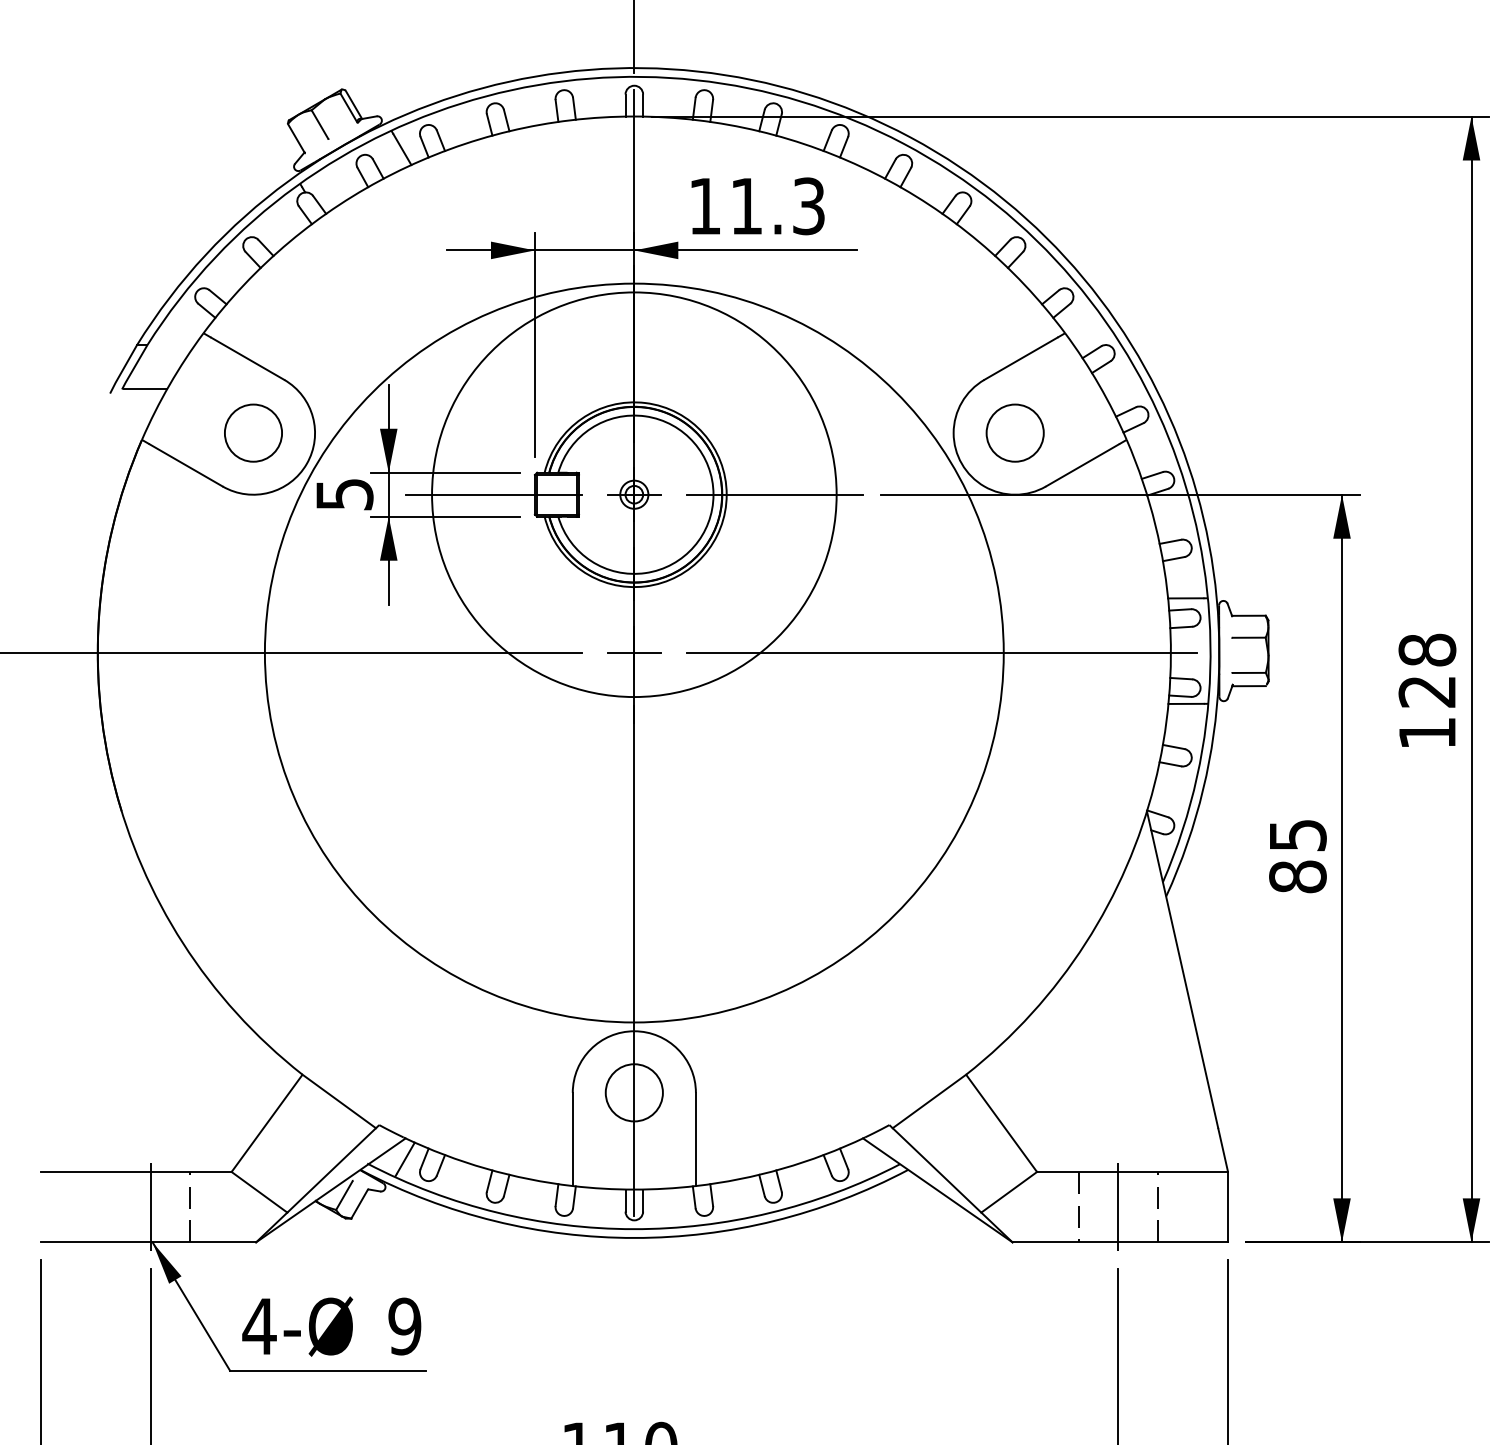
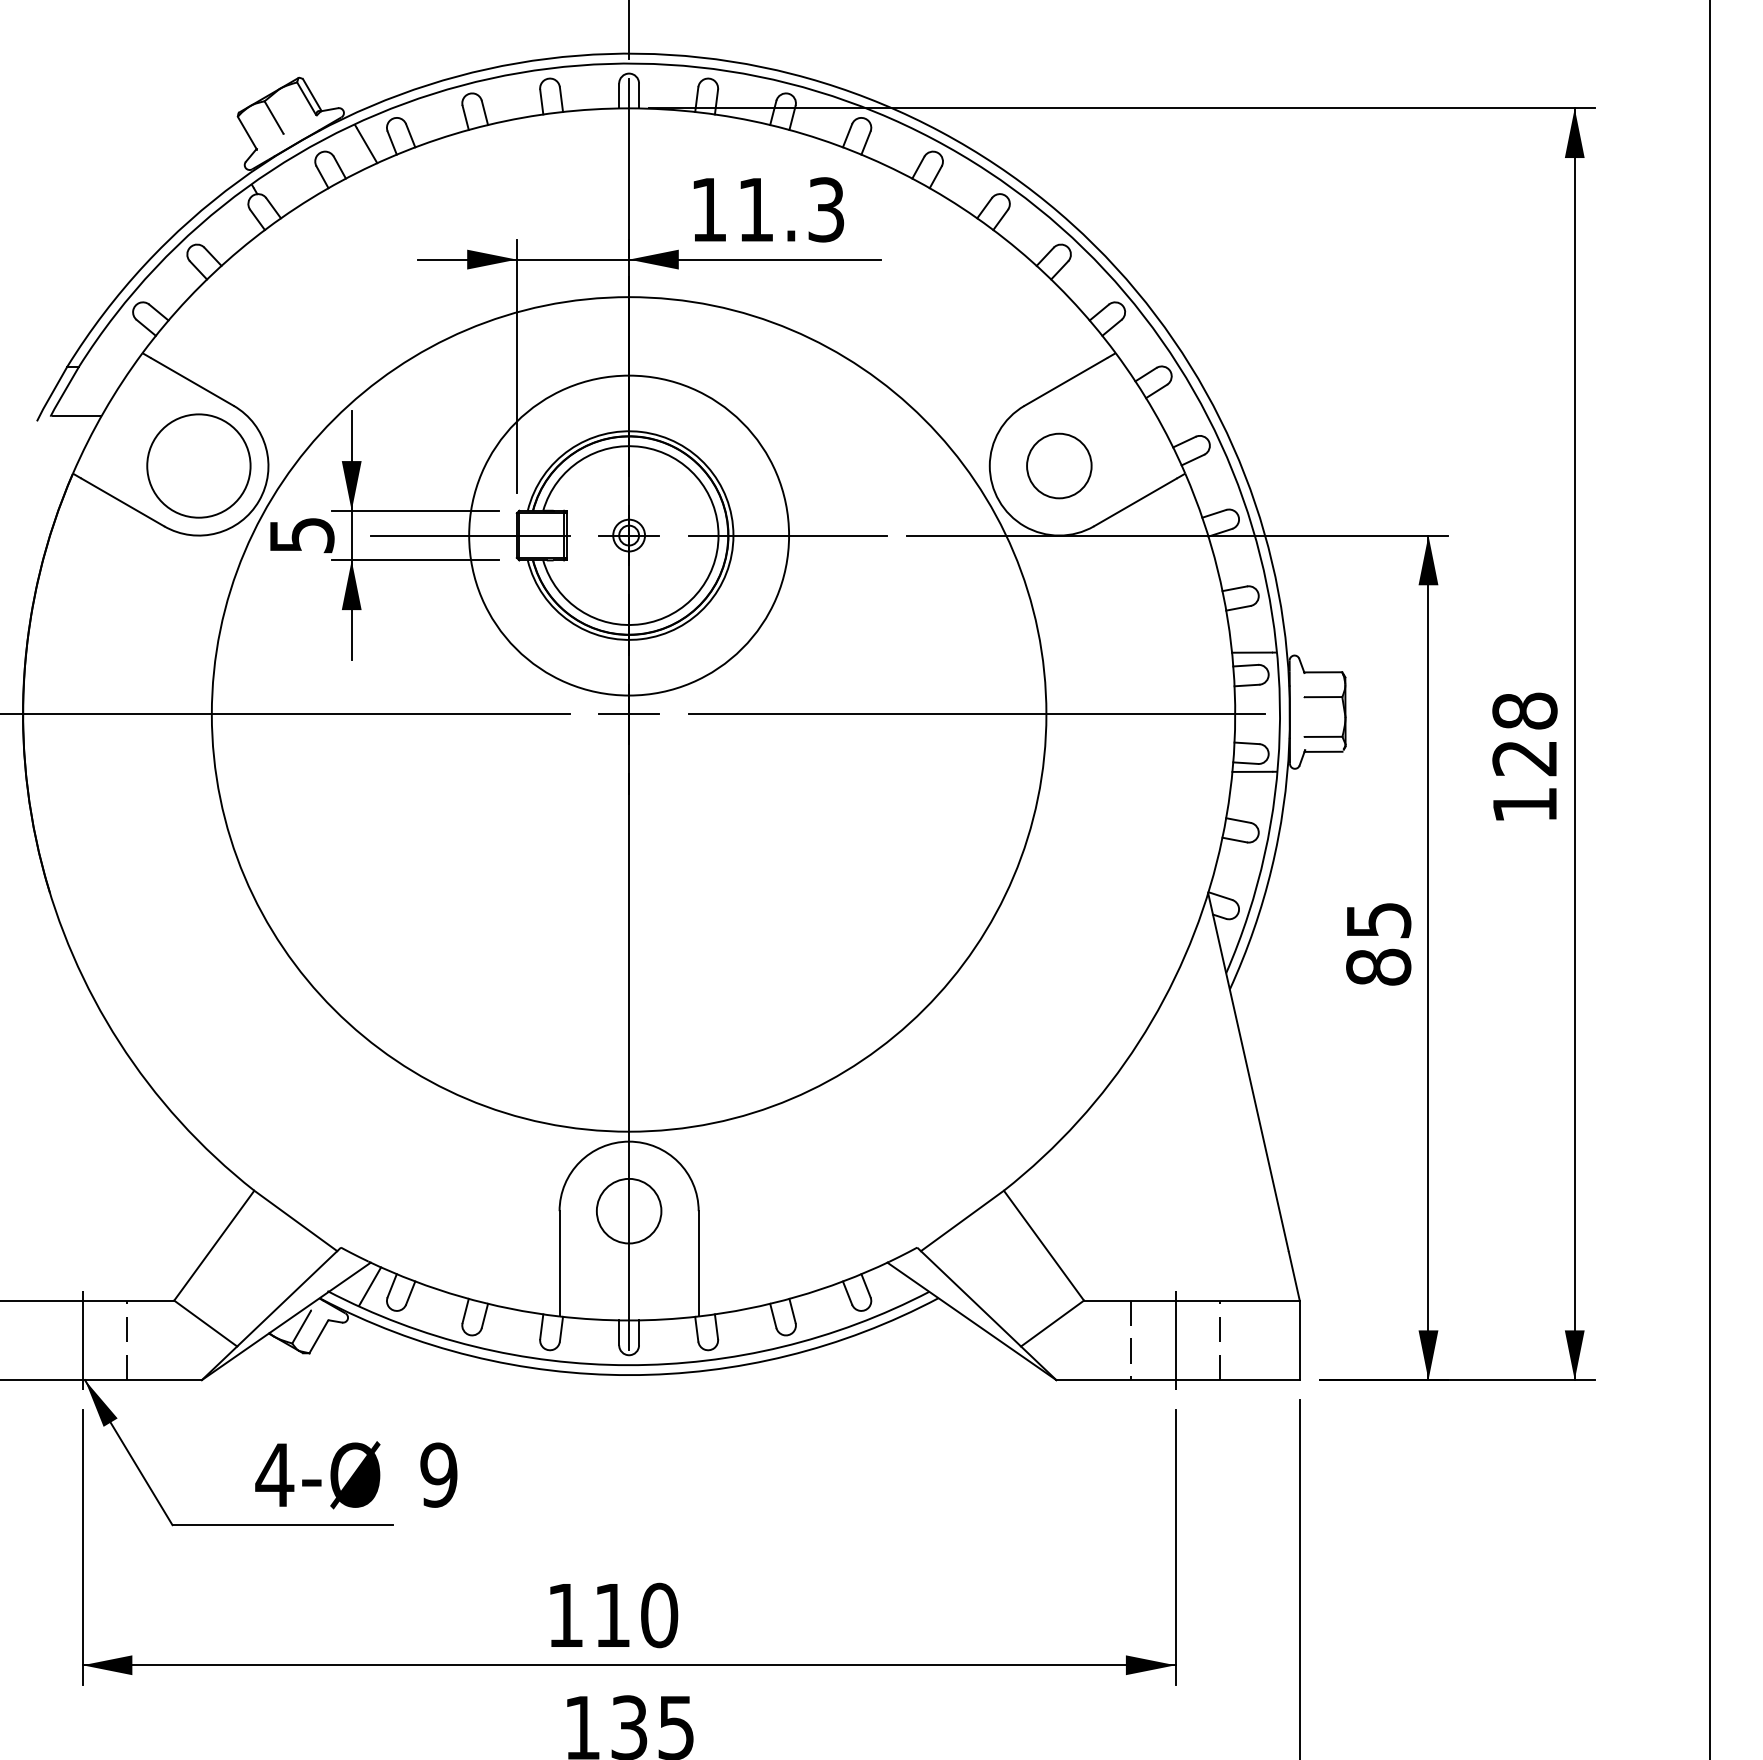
circle: (253, 432) -> (198, 465), size x1.6
circle: (633, 494) -> (628, 535), size x0.7
text: (331, 1326) -> (356, 1475), moved

